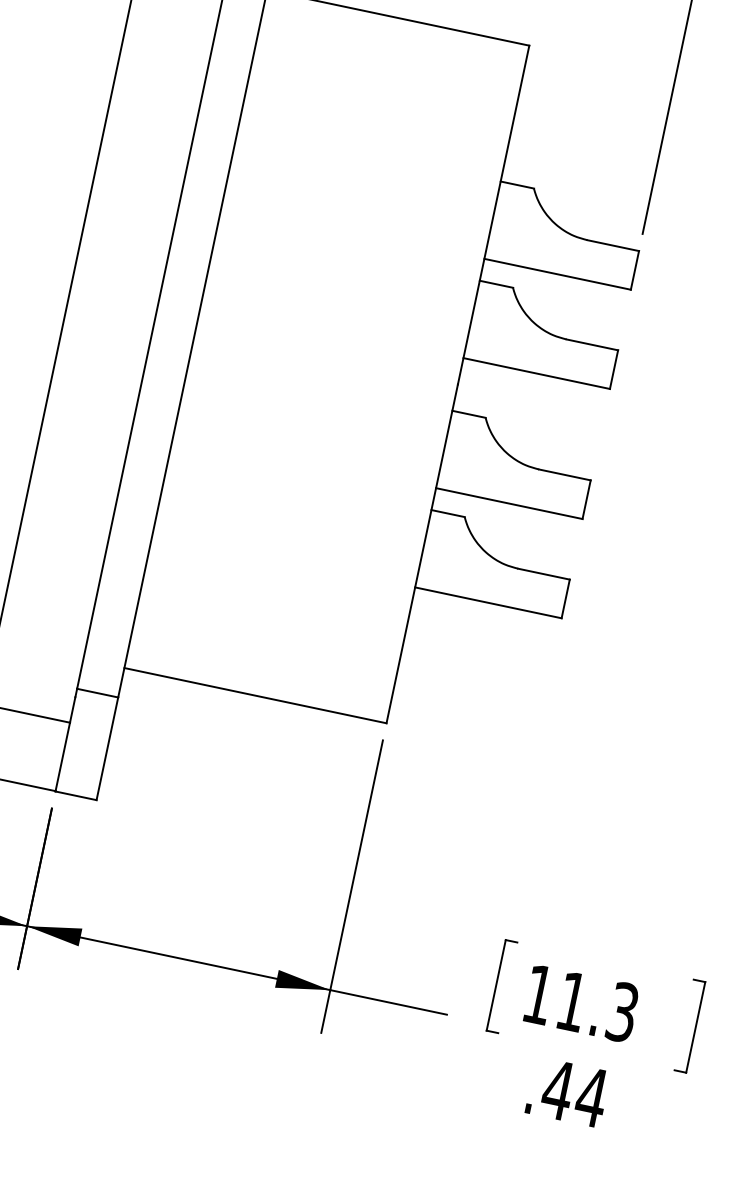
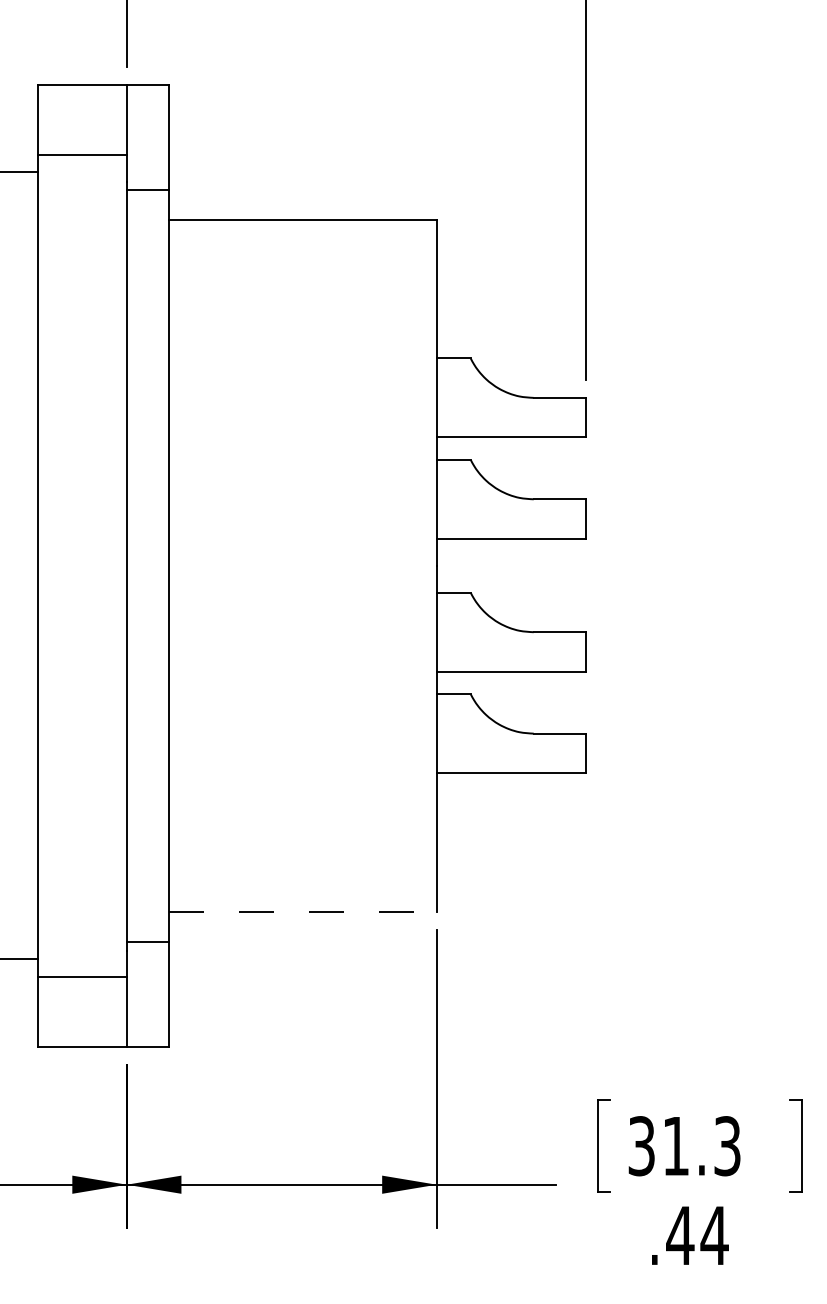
line: (255, 696) -> (302, 912), solid -> dashed
text: (538, 994) -> (641, 1146), 11.3 -> 31.3

